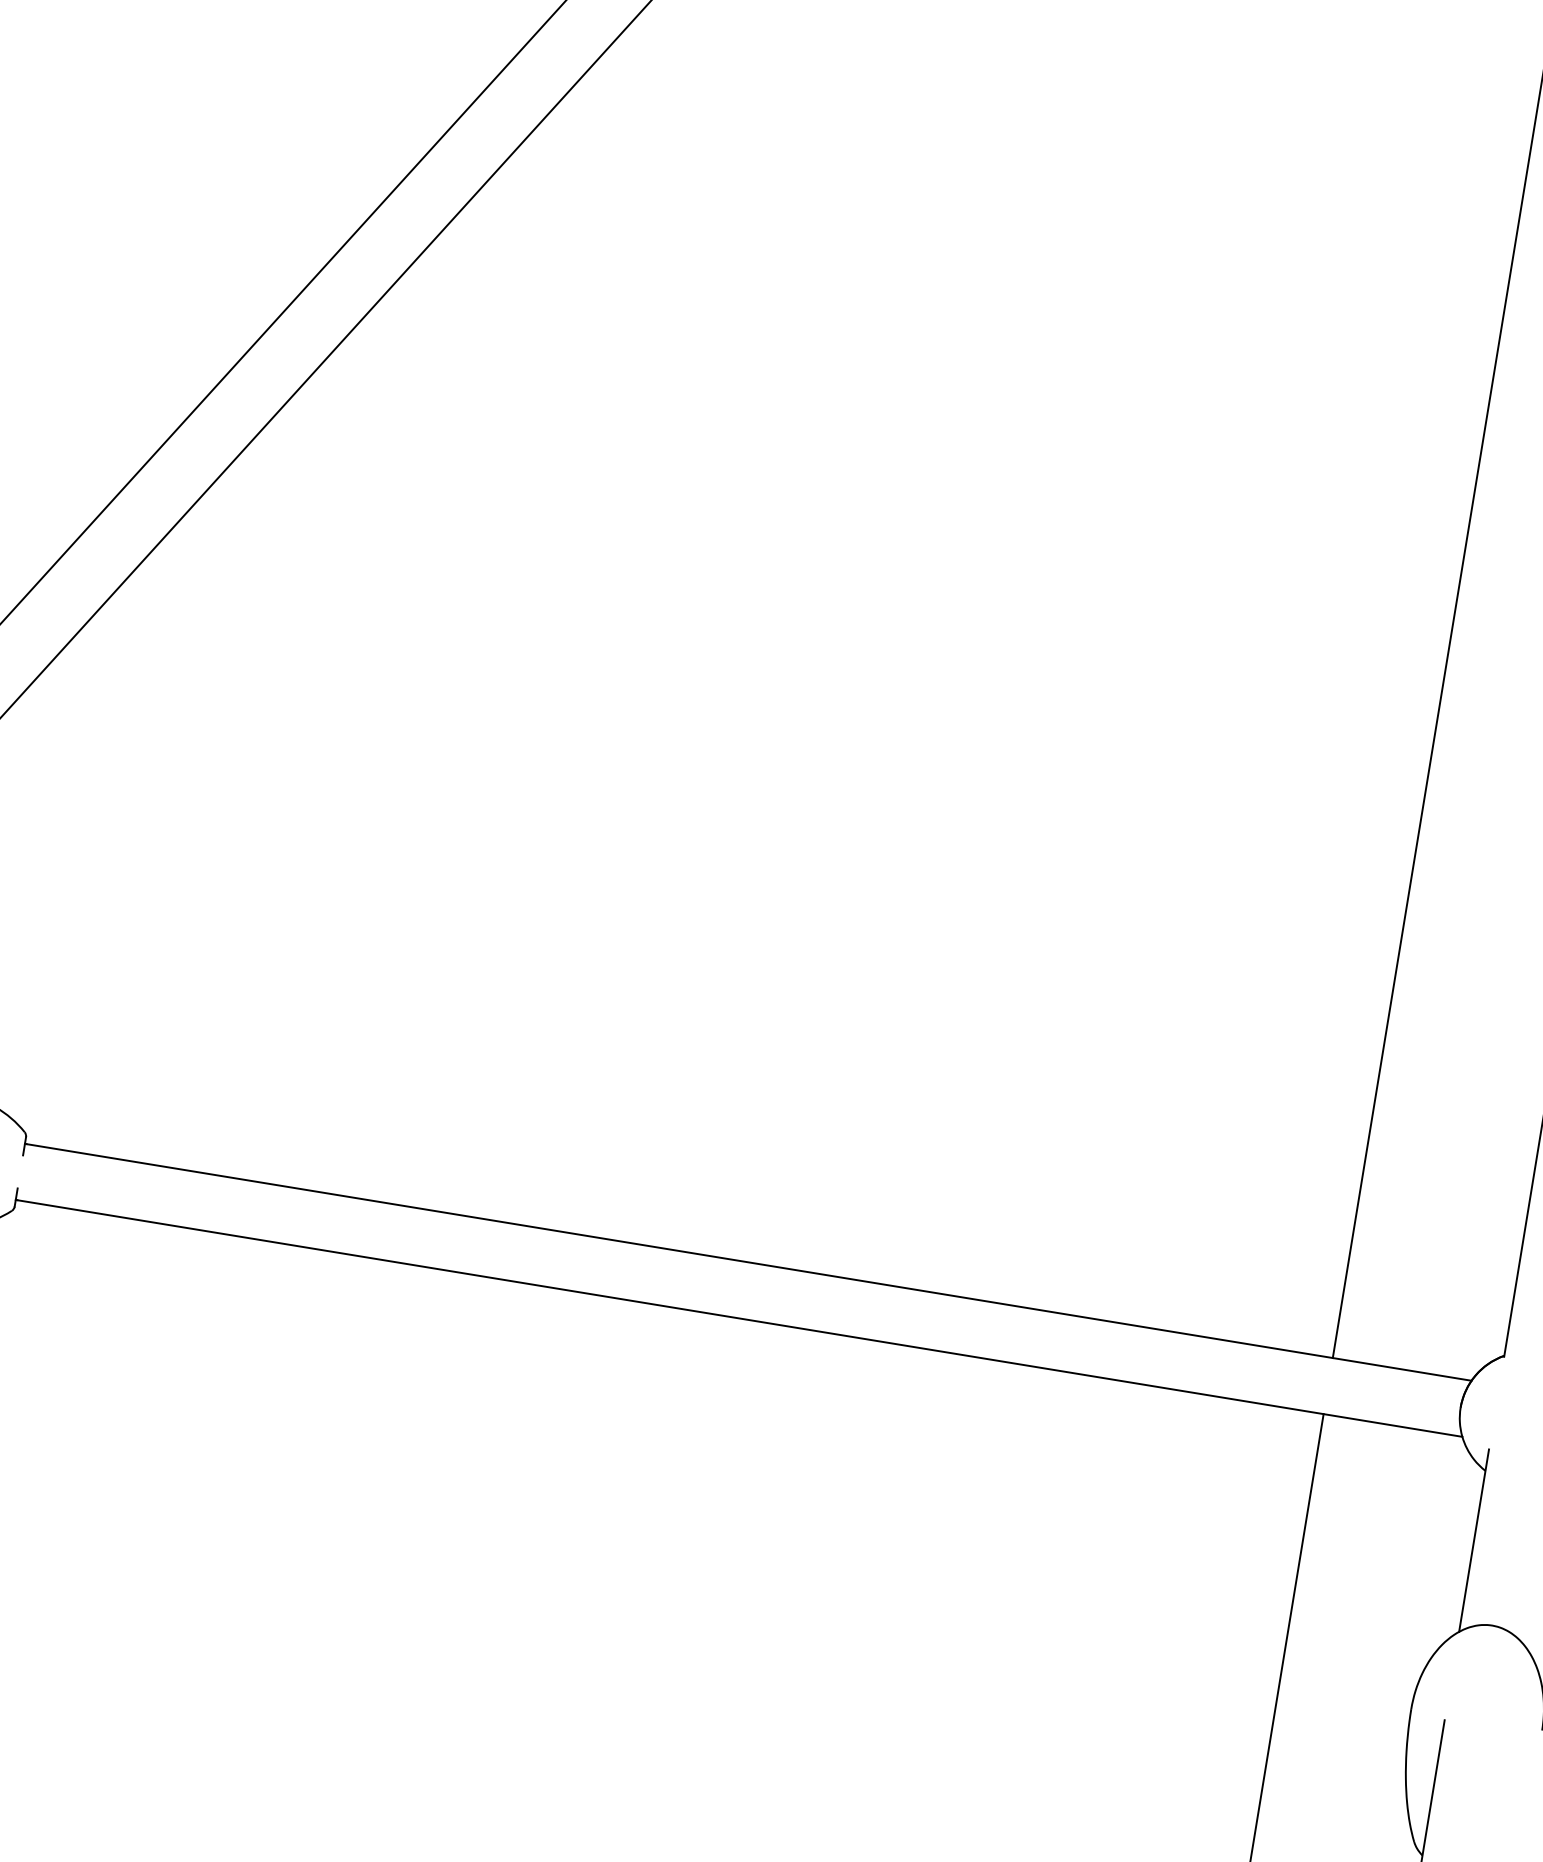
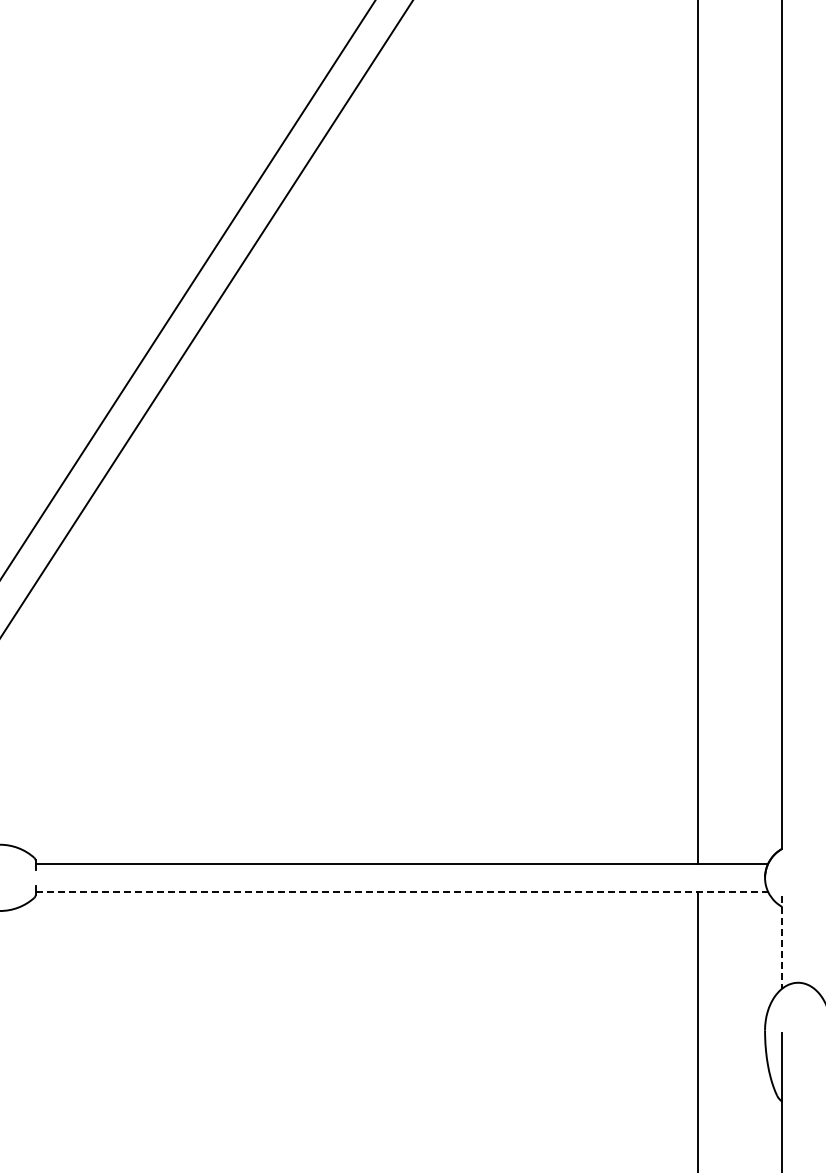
line: (740, 1319) -> (402, 892), solid -> dashed
line: (1474, 1540) -> (782, 942), solid -> dashed

